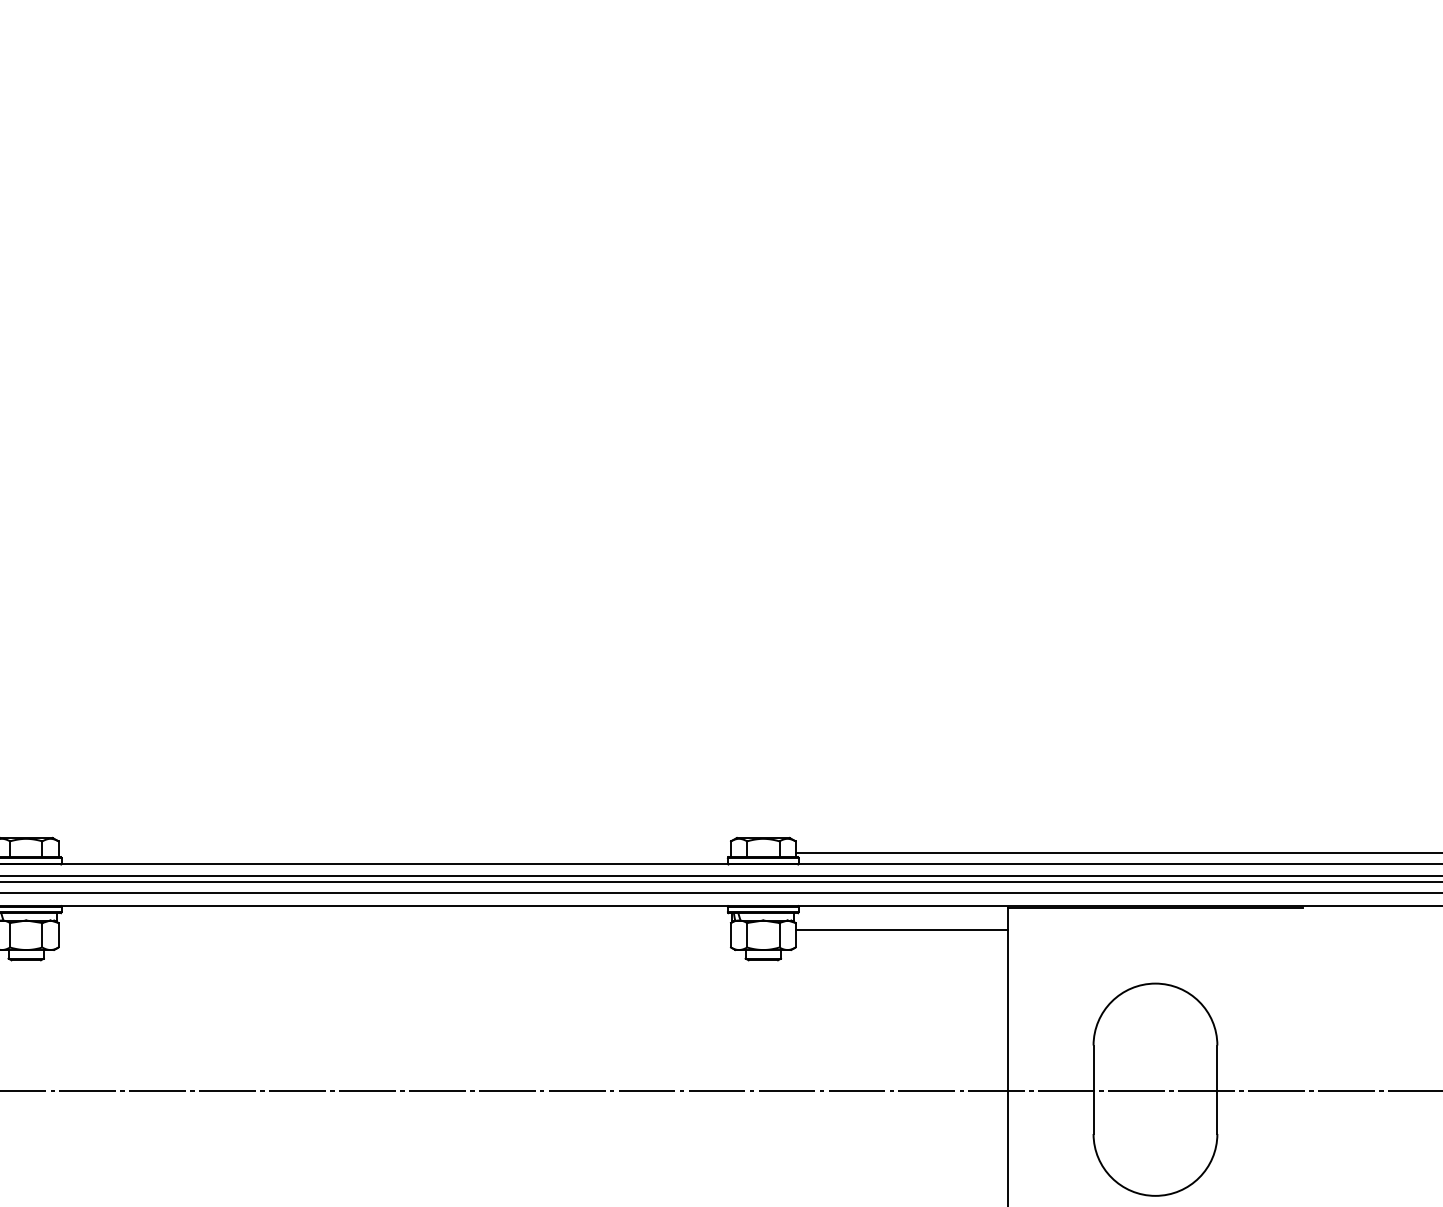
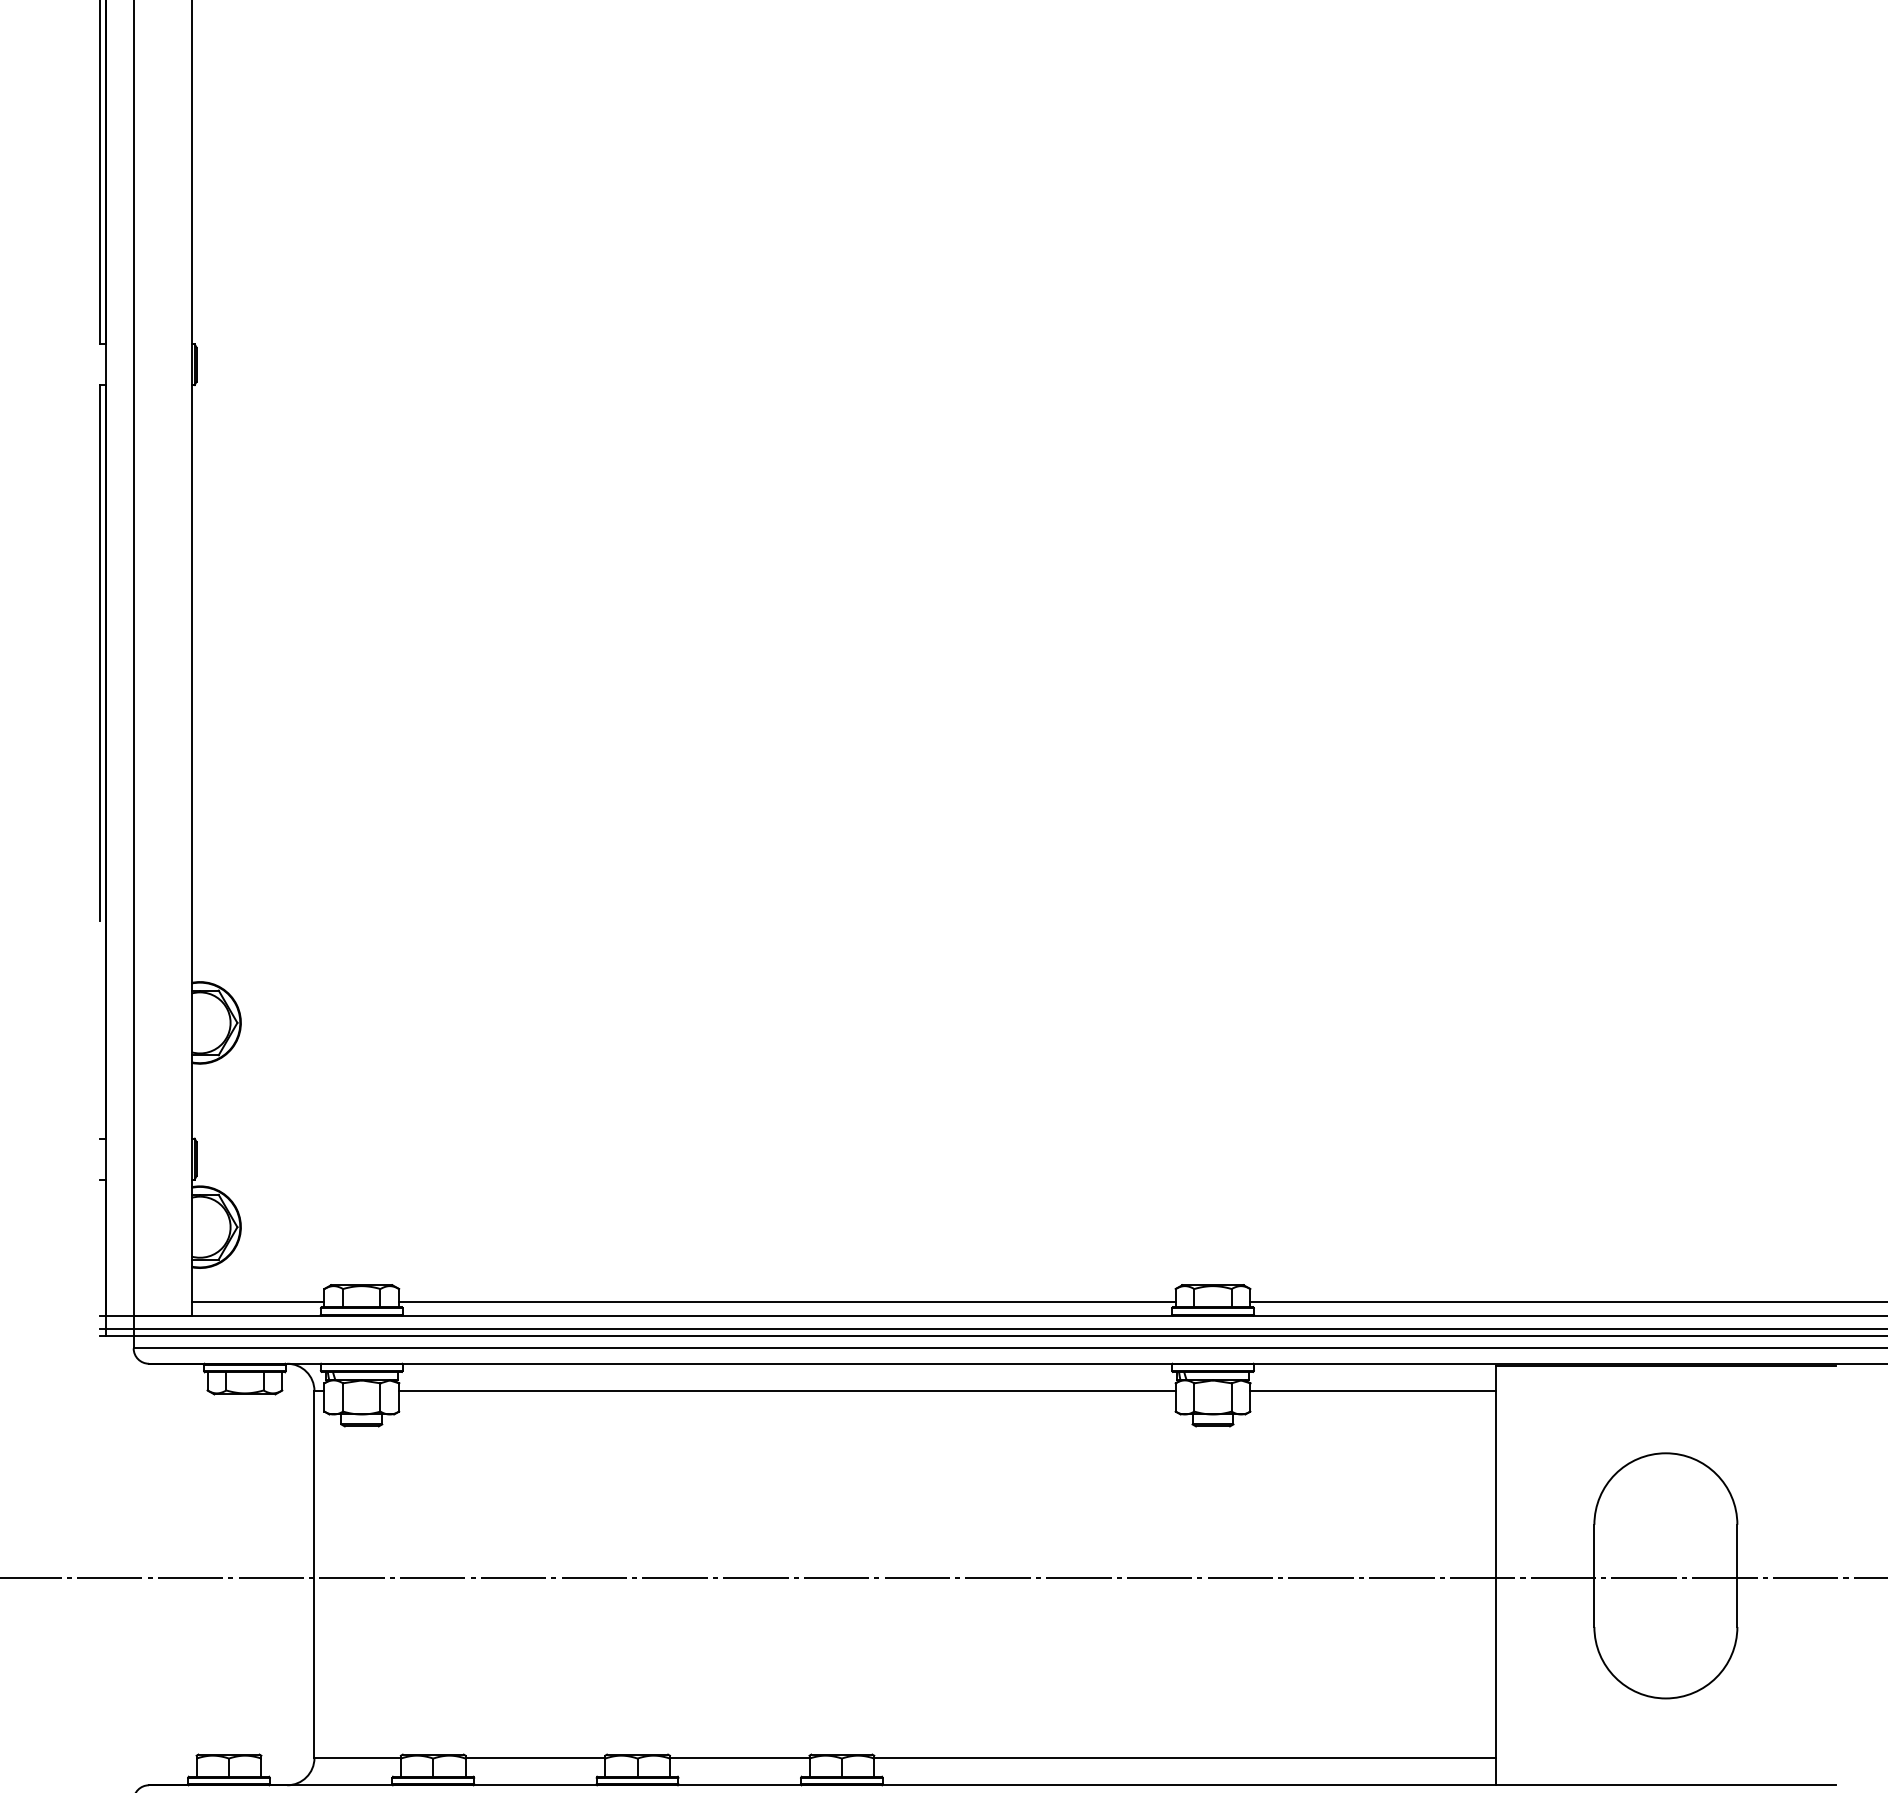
line: (394, 853) -> (787, 1302), added
line: (394, 929) -> (787, 1390), added

